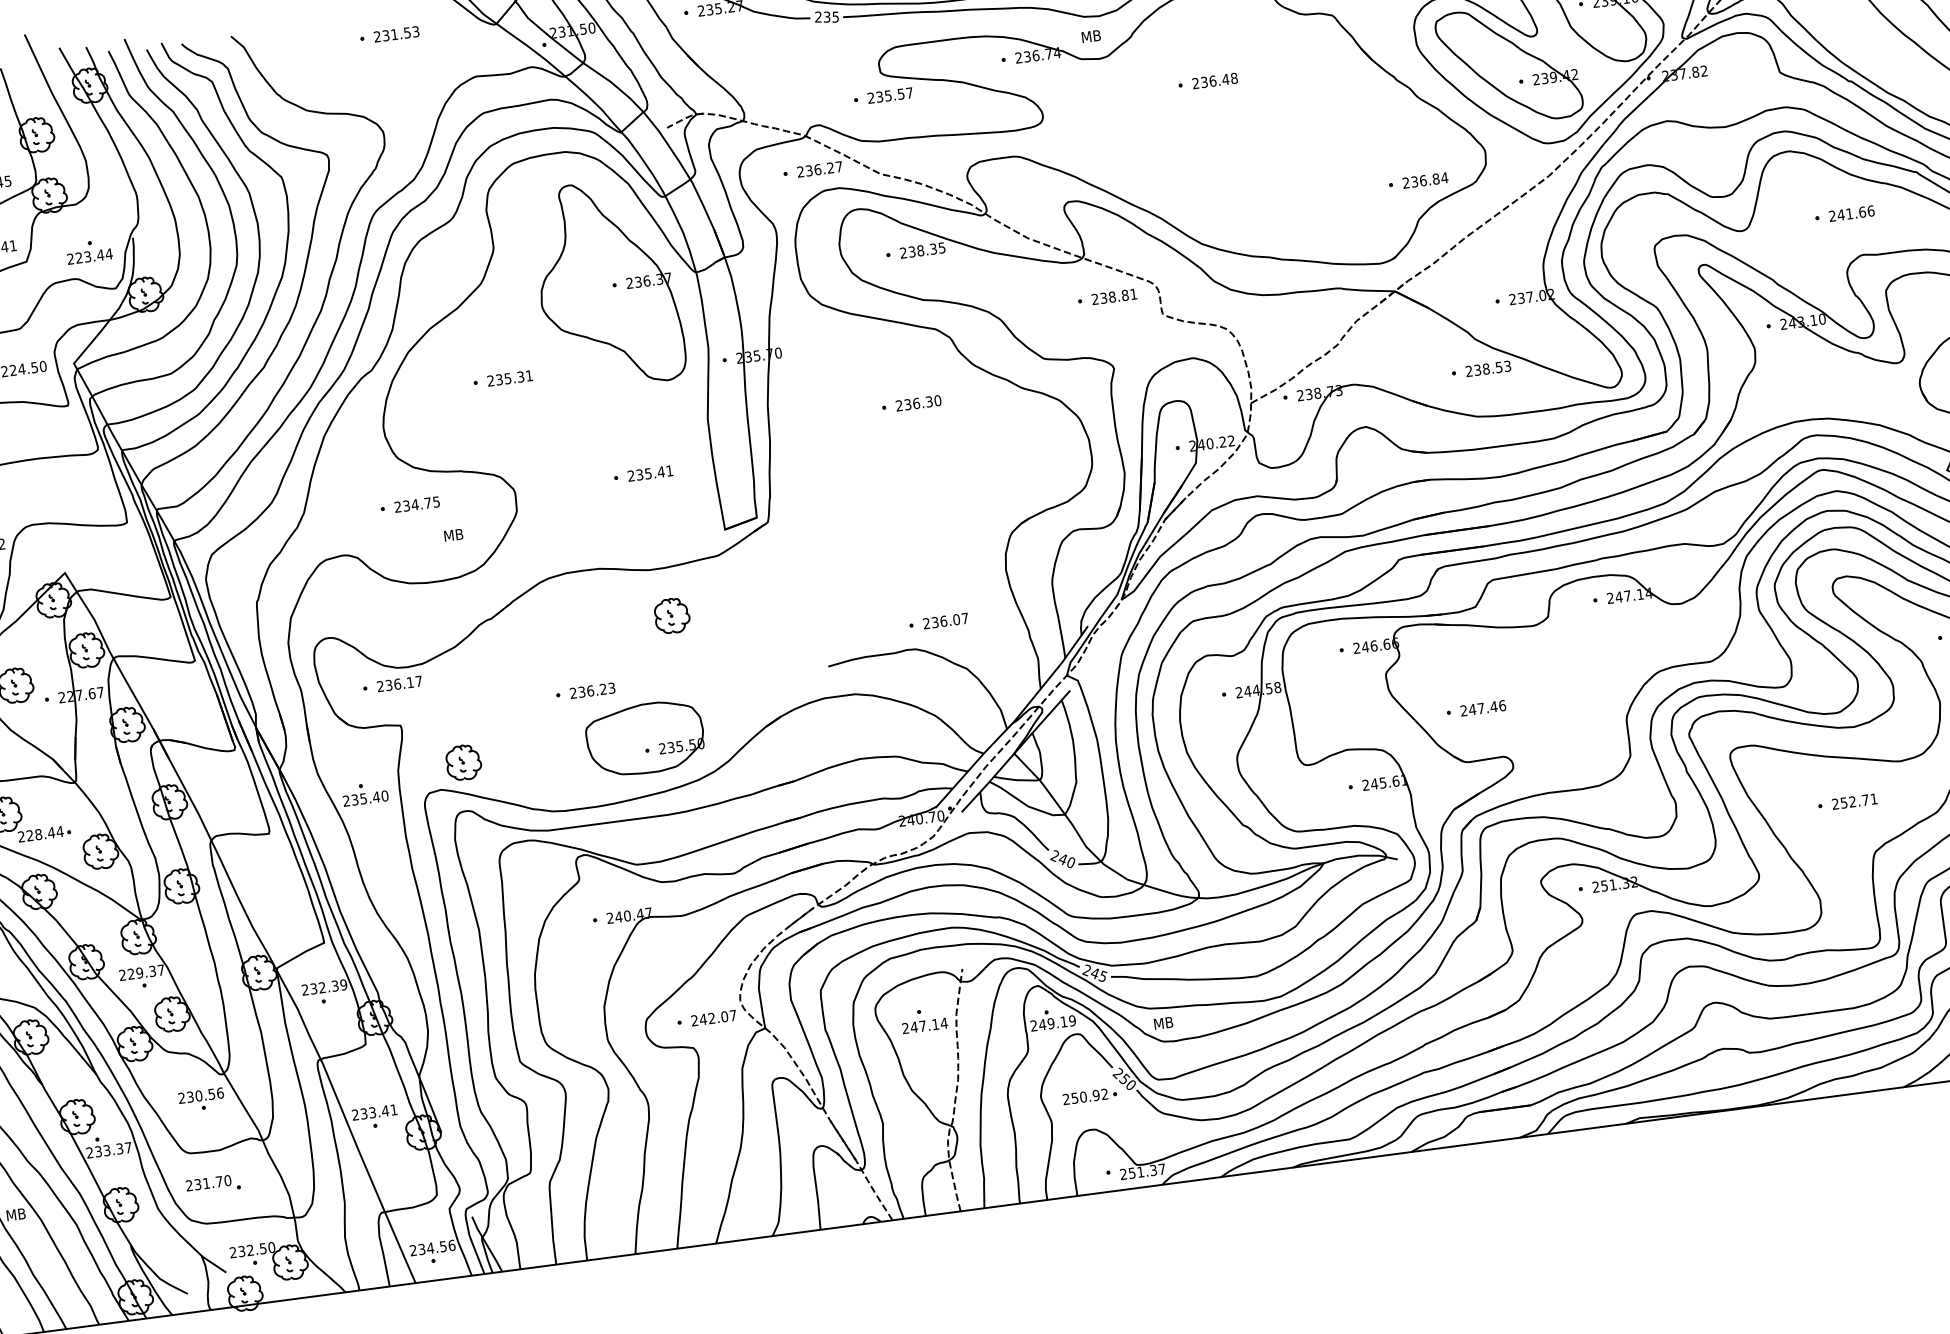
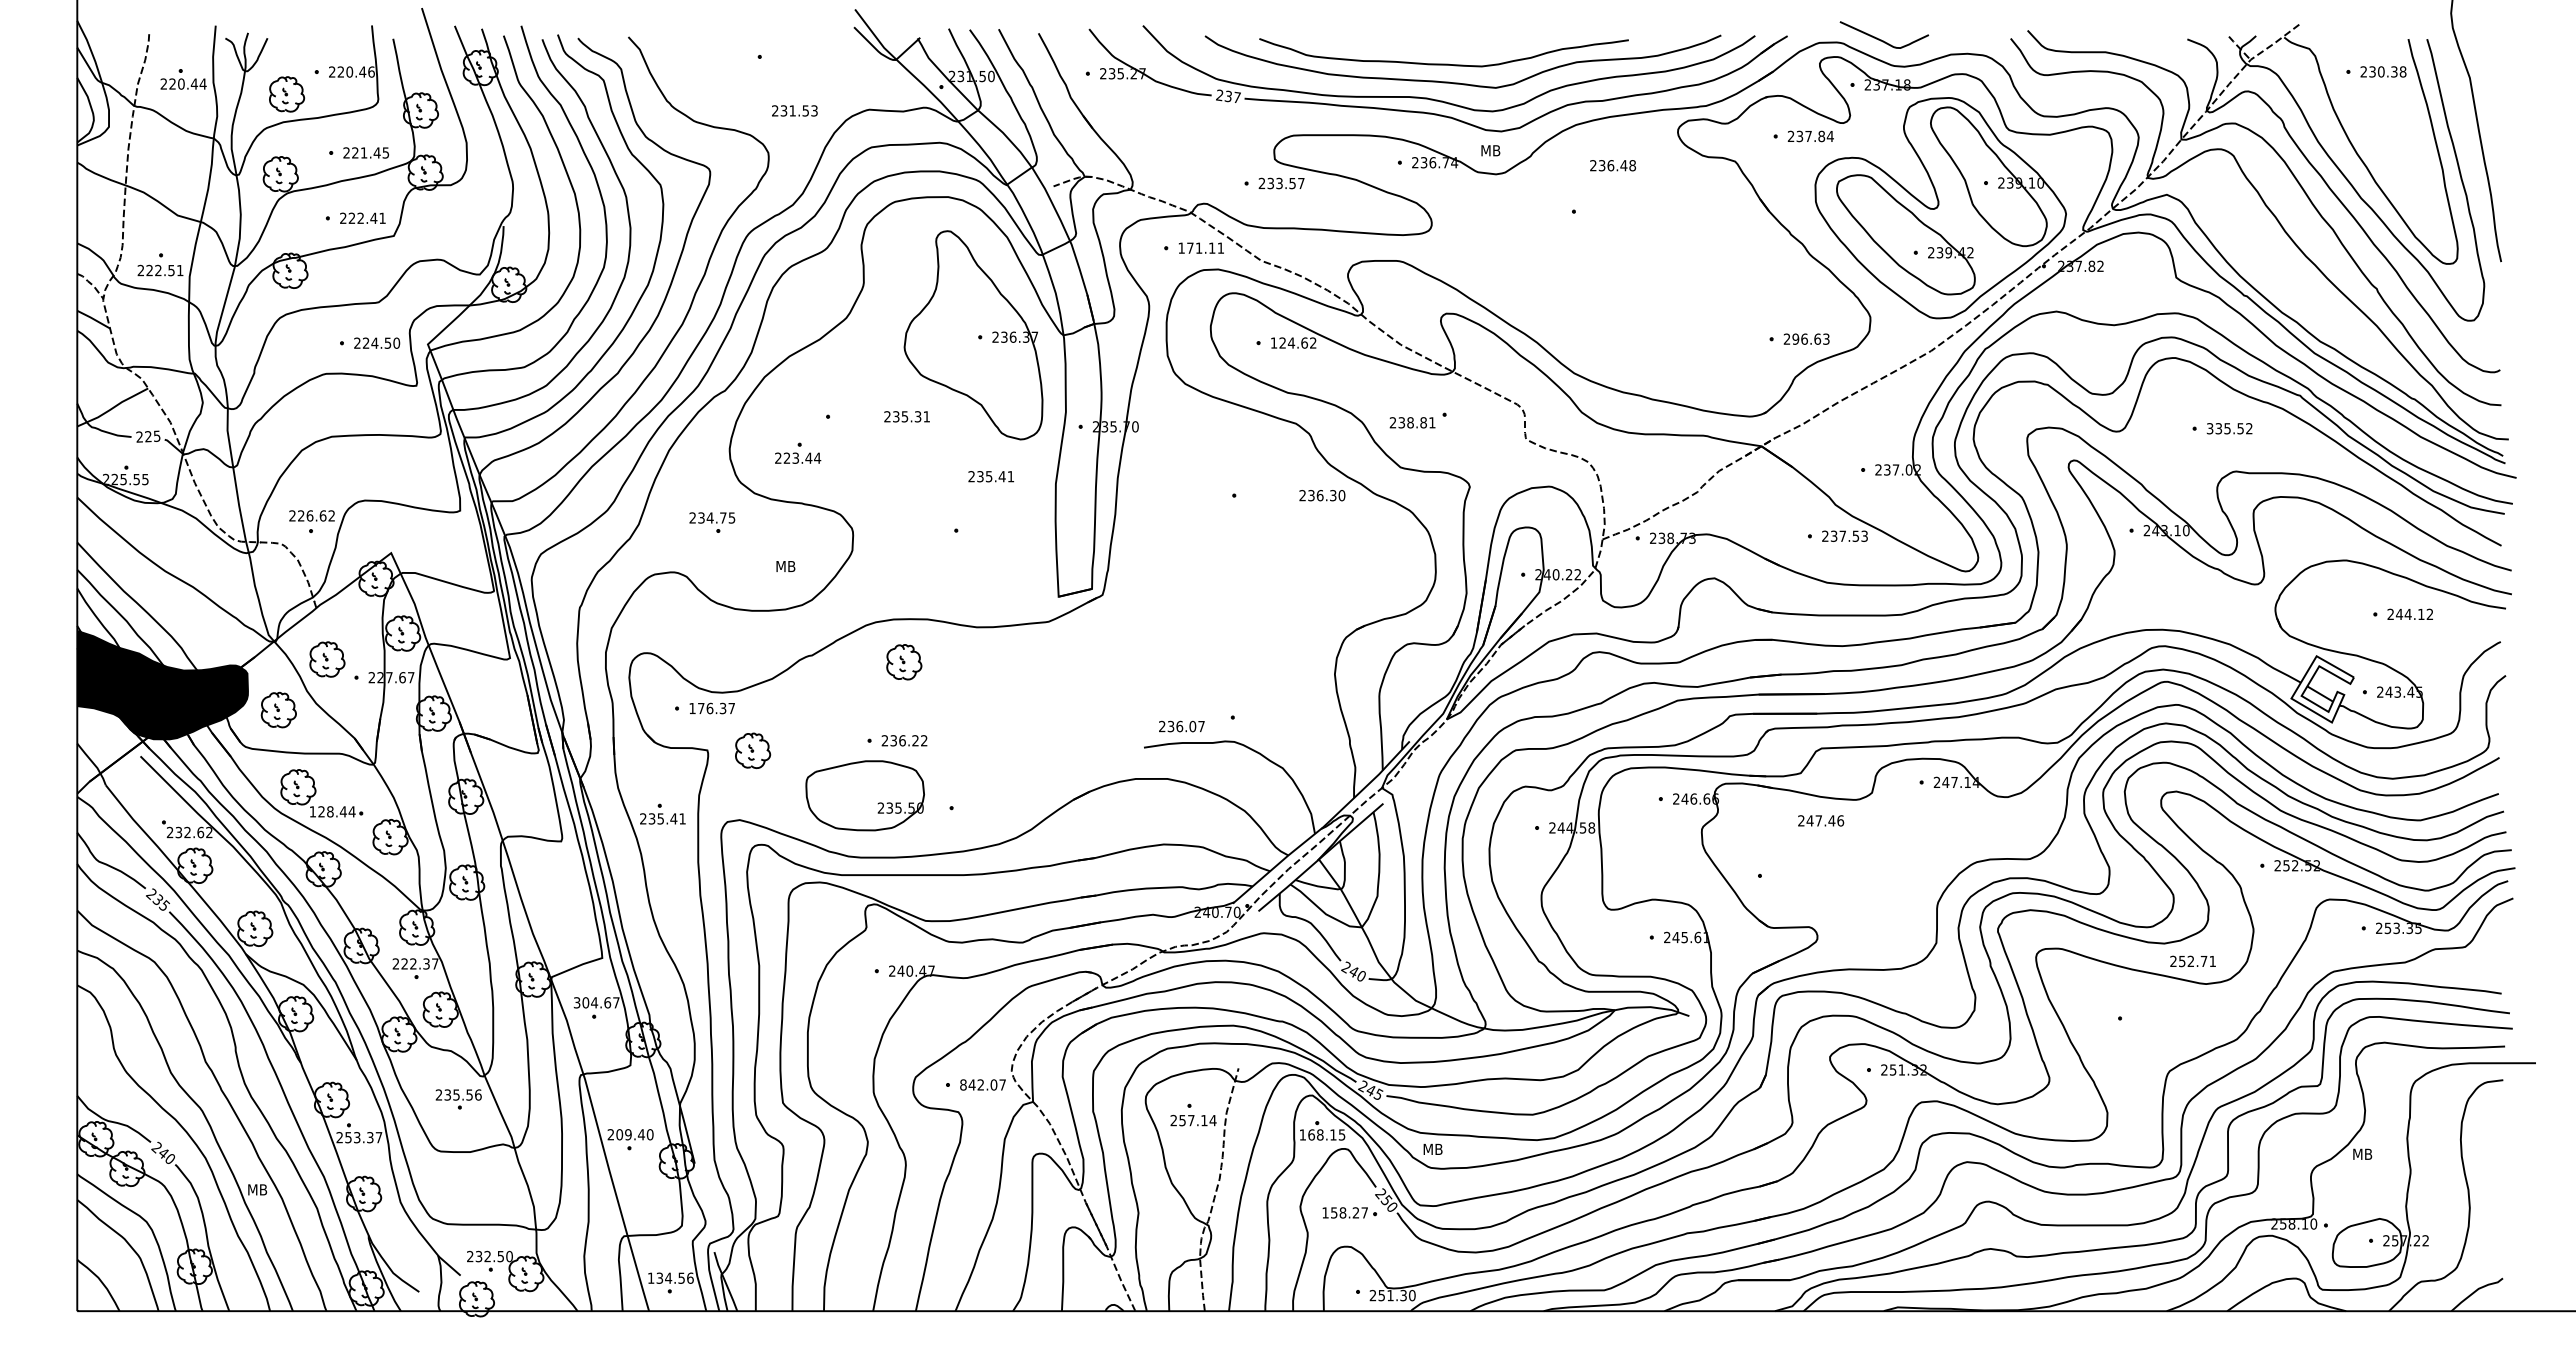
text: (835, 17) -> (1236, 97), 235 -> 237
text: (396, 33) -> (794, 110), moved
text: (1214, 80) -> (1612, 165), moved
text: (888, 94) -> (1279, 182), 235.57 -> 233.57
text: (819, 168) -> (1200, 247), 236.27 -> 171.11
text: (1429, 179) -> (1810, 338), 236.84 -> 296.63
text: (1851, 213) -> (2229, 428), 241.66 -> 335.52
text: (922, 249) -> (1293, 342), 238.35 -> 124.62
part: (89, 250) -> (798, 452), moved
text: (1114, 296) -> (1412, 422), moved
text: (1485, 368) -> (1842, 535), 238.53 -> 237.53
text: (509, 378) -> (906, 416), moved
text: (918, 403) -> (1322, 495), moved
text: (649, 473) -> (990, 476), moved
text: (417, 504) -> (712, 517), moved
part: (672, 616) -> (904, 662), moved
text: (945, 621) -> (1181, 726), moved
text: (395, 684) -> (707, 708), 236.17 -> 176.37
text: (612, 688) -> (924, 741), 236.23 -> 236.22
text: (1483, 707) -> (1821, 820), moved
part: (644, 738) -> (864, 795), moved
part: (464, 762) -> (753, 750), moved
text: (384, 795) -> (682, 818), 235.40 -> 235.41
text: (1854, 801) -> (2192, 961), moved
text: (21, 836) -> (312, 811), 228.44 -> 128.44
text: (139, 972) -> (413, 963), 229.37 -> 222.37
text: (324, 987) -> (596, 1002), 232.39 -> 304.67
text: (694, 1020) -> (963, 1084), 242.07 -> 842.07
text: (1053, 1022) -> (1322, 1134), 249.19 -> 168.15
text: (914, 1027) -> (1182, 1120), 247.14 -> 257.14
text: (198, 1095) -> (456, 1094), 230.56 -> 235.56
text: (1084, 1096) -> (1344, 1212), 250.92 -> 158.27
text: (378, 1111) -> (634, 1134), 233.41 -> 209.40
text: (98, 1151) -> (348, 1137), 233.37 -> 253.37
text: (1162, 1169) -> (1412, 1295), 251.37 -> 251.30
part: (212, 1184) -> (458, 1185), removed
text: (412, 1249) -> (650, 1277), 234.56 -> 134.56

